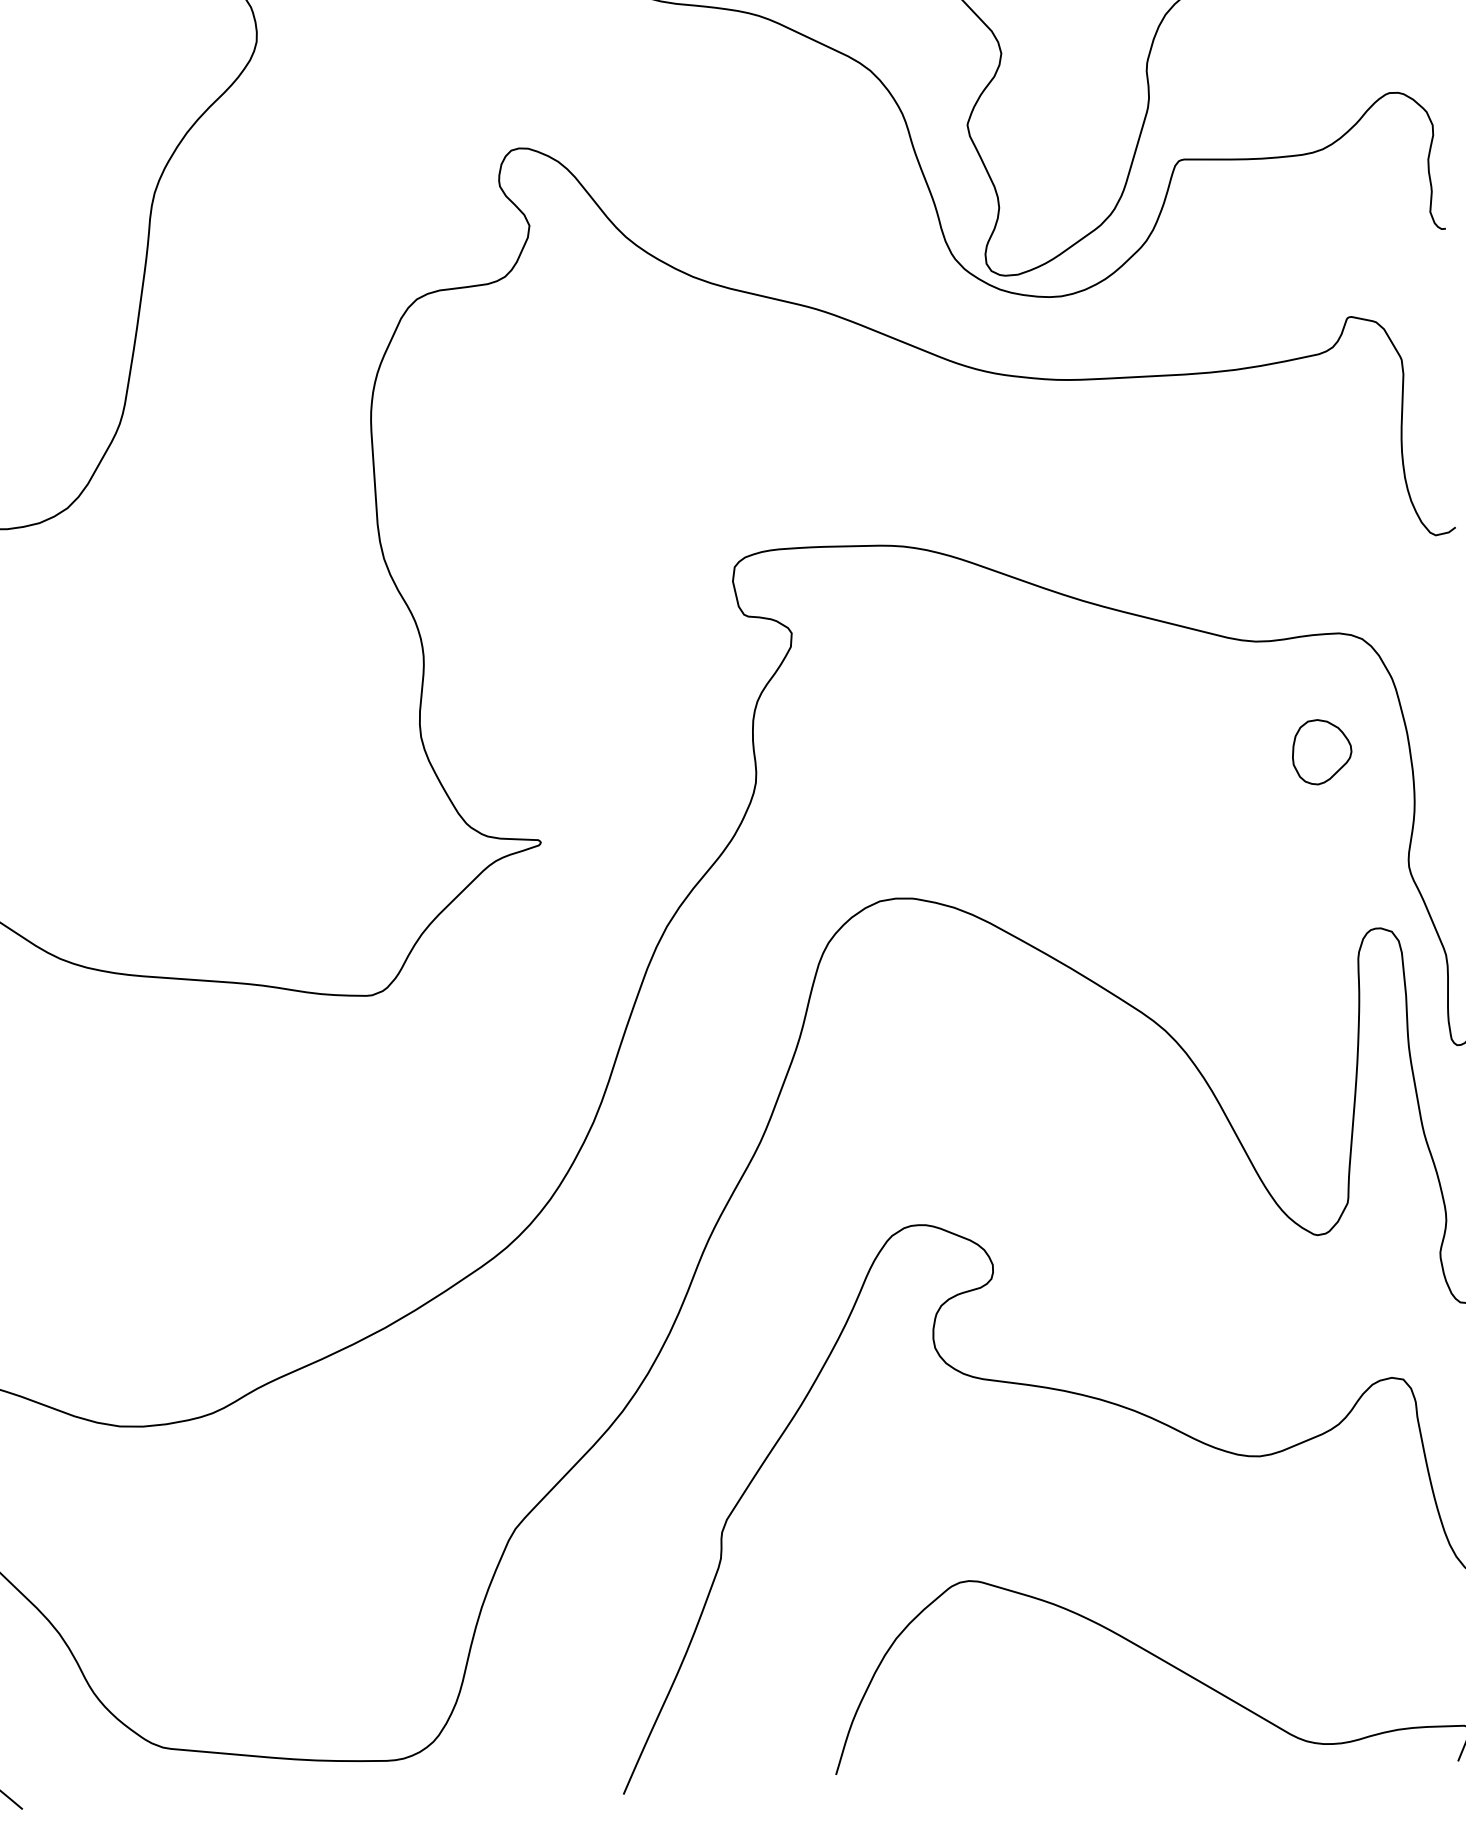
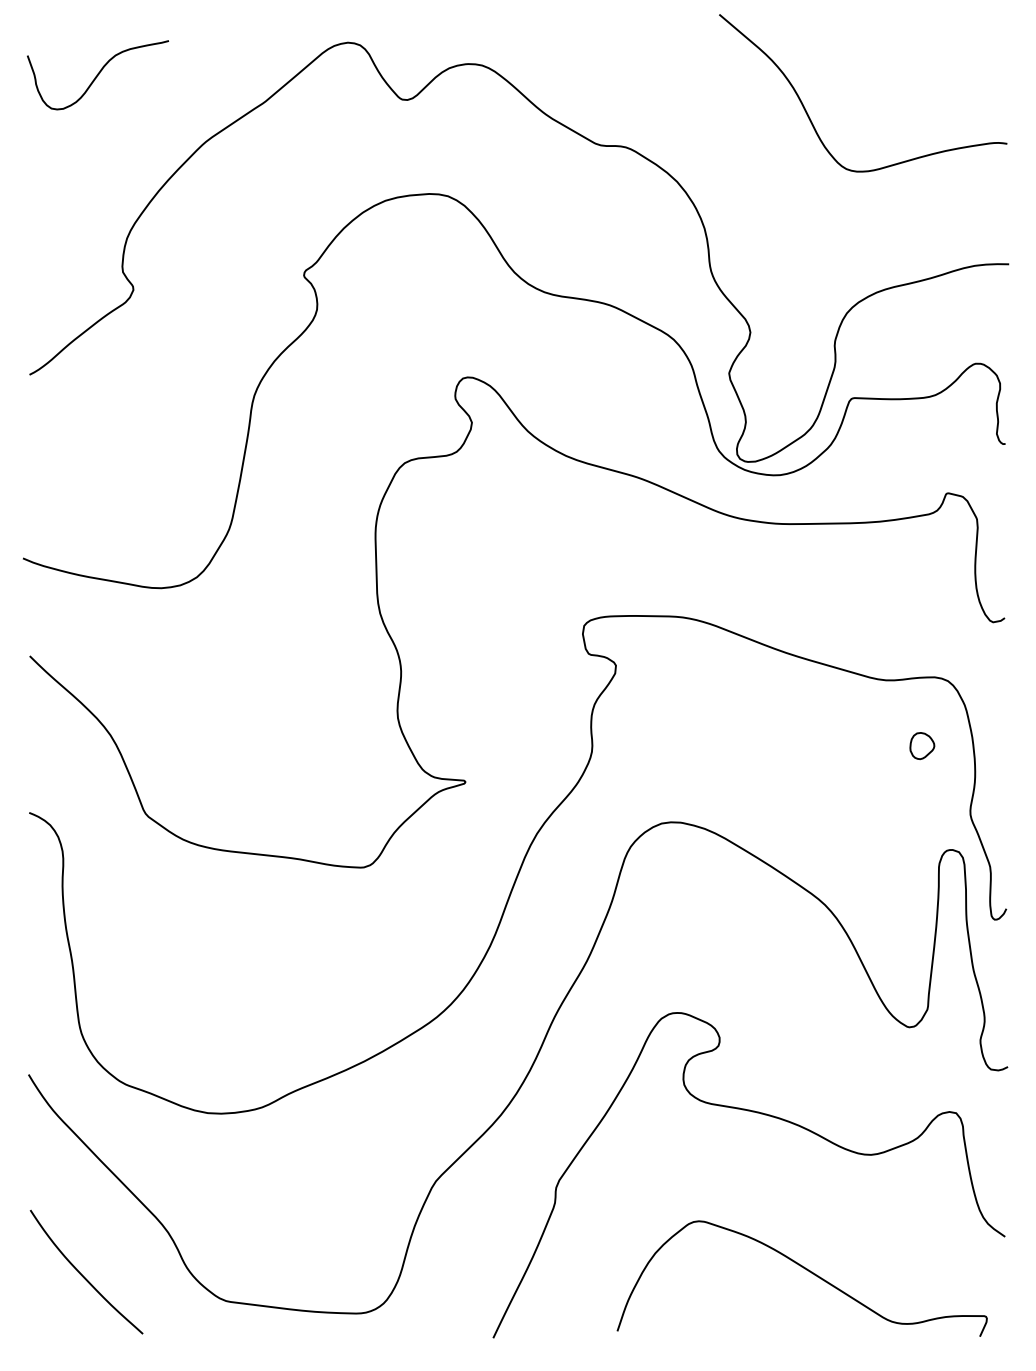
part: (1322, 751) -> (922, 745), size x0.7

